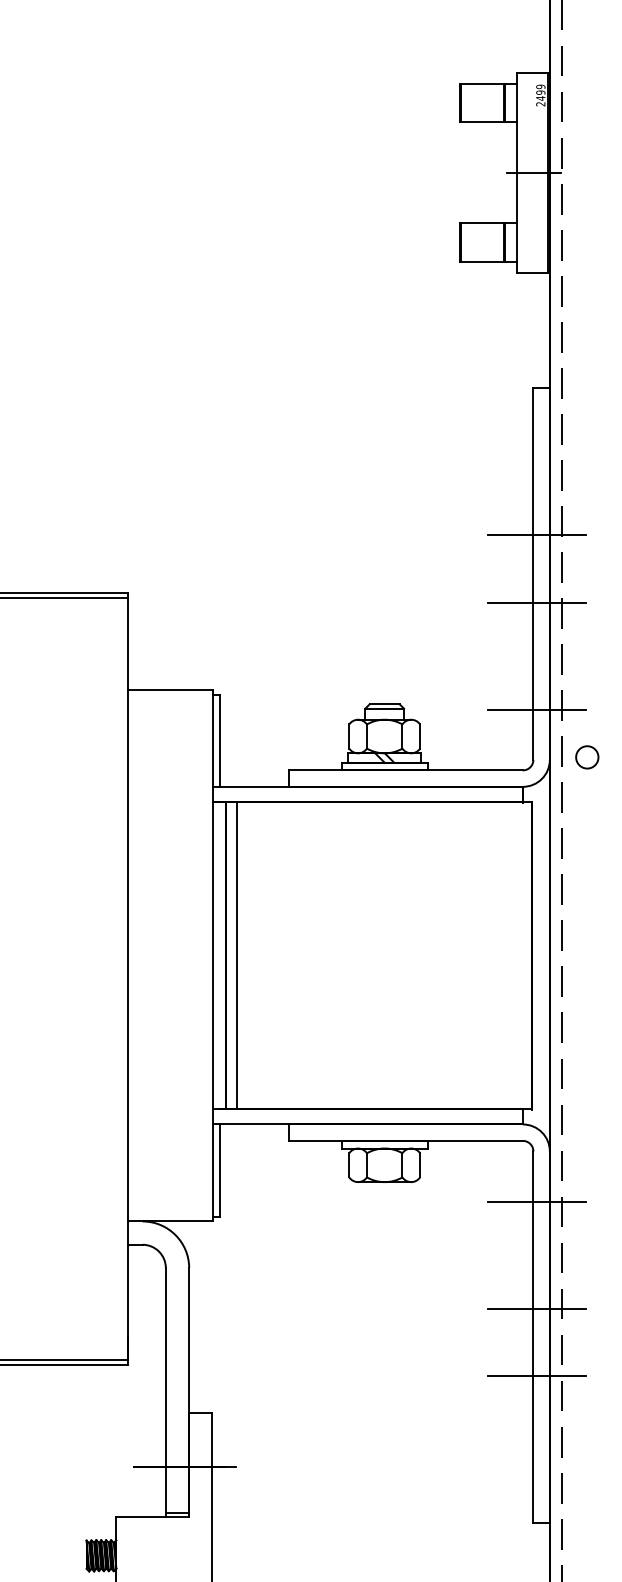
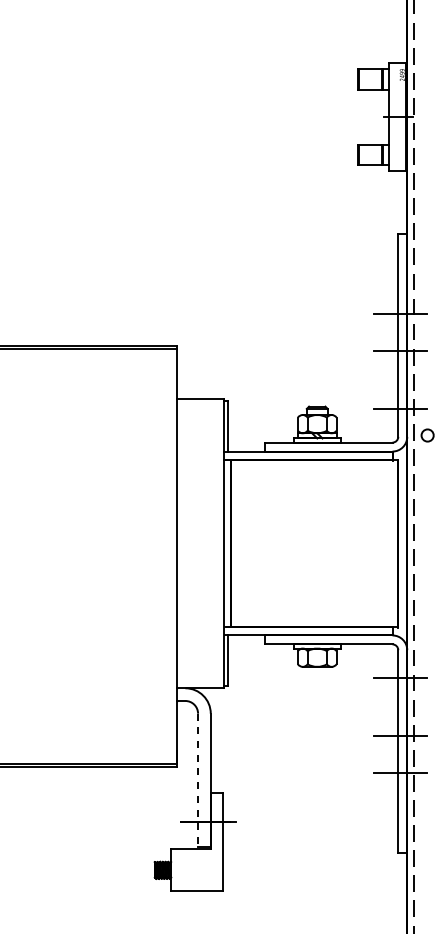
line: (238, 955) -> (237, 543), removed
line: (166, 1392) -> (198, 781), solid -> dashed

